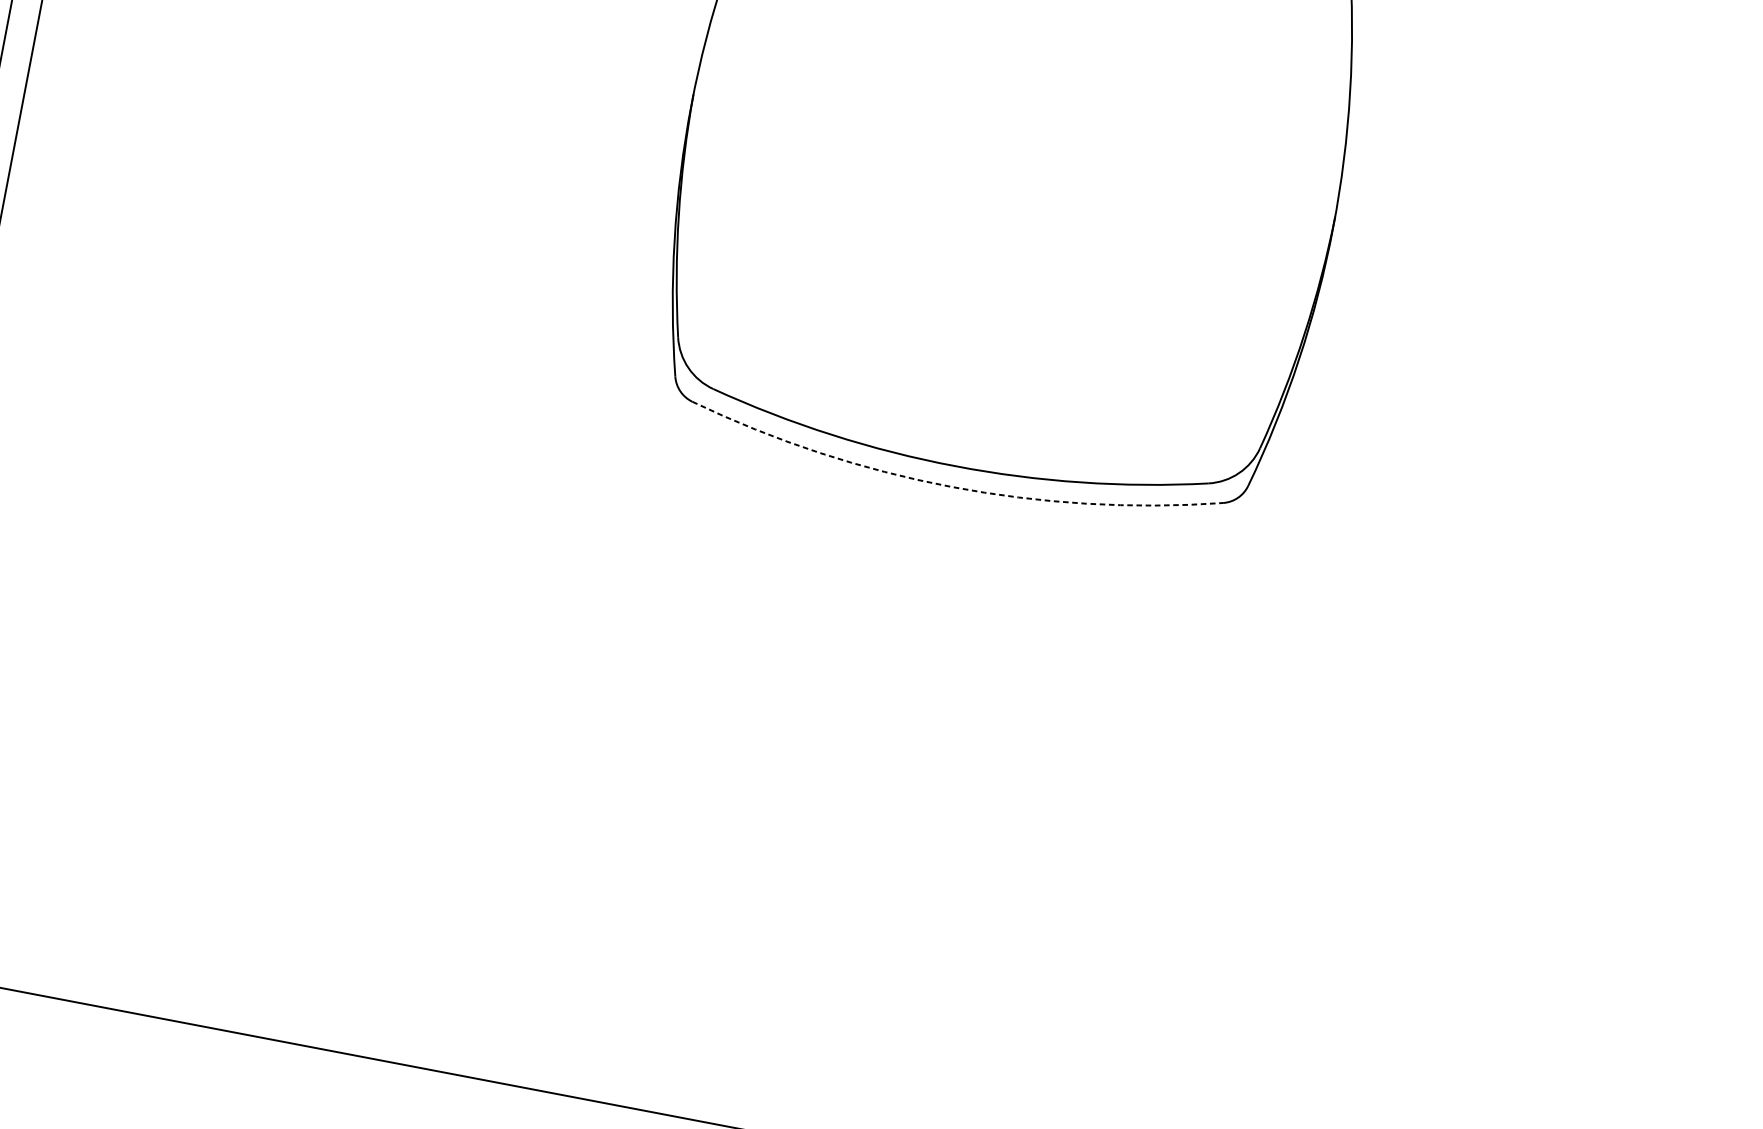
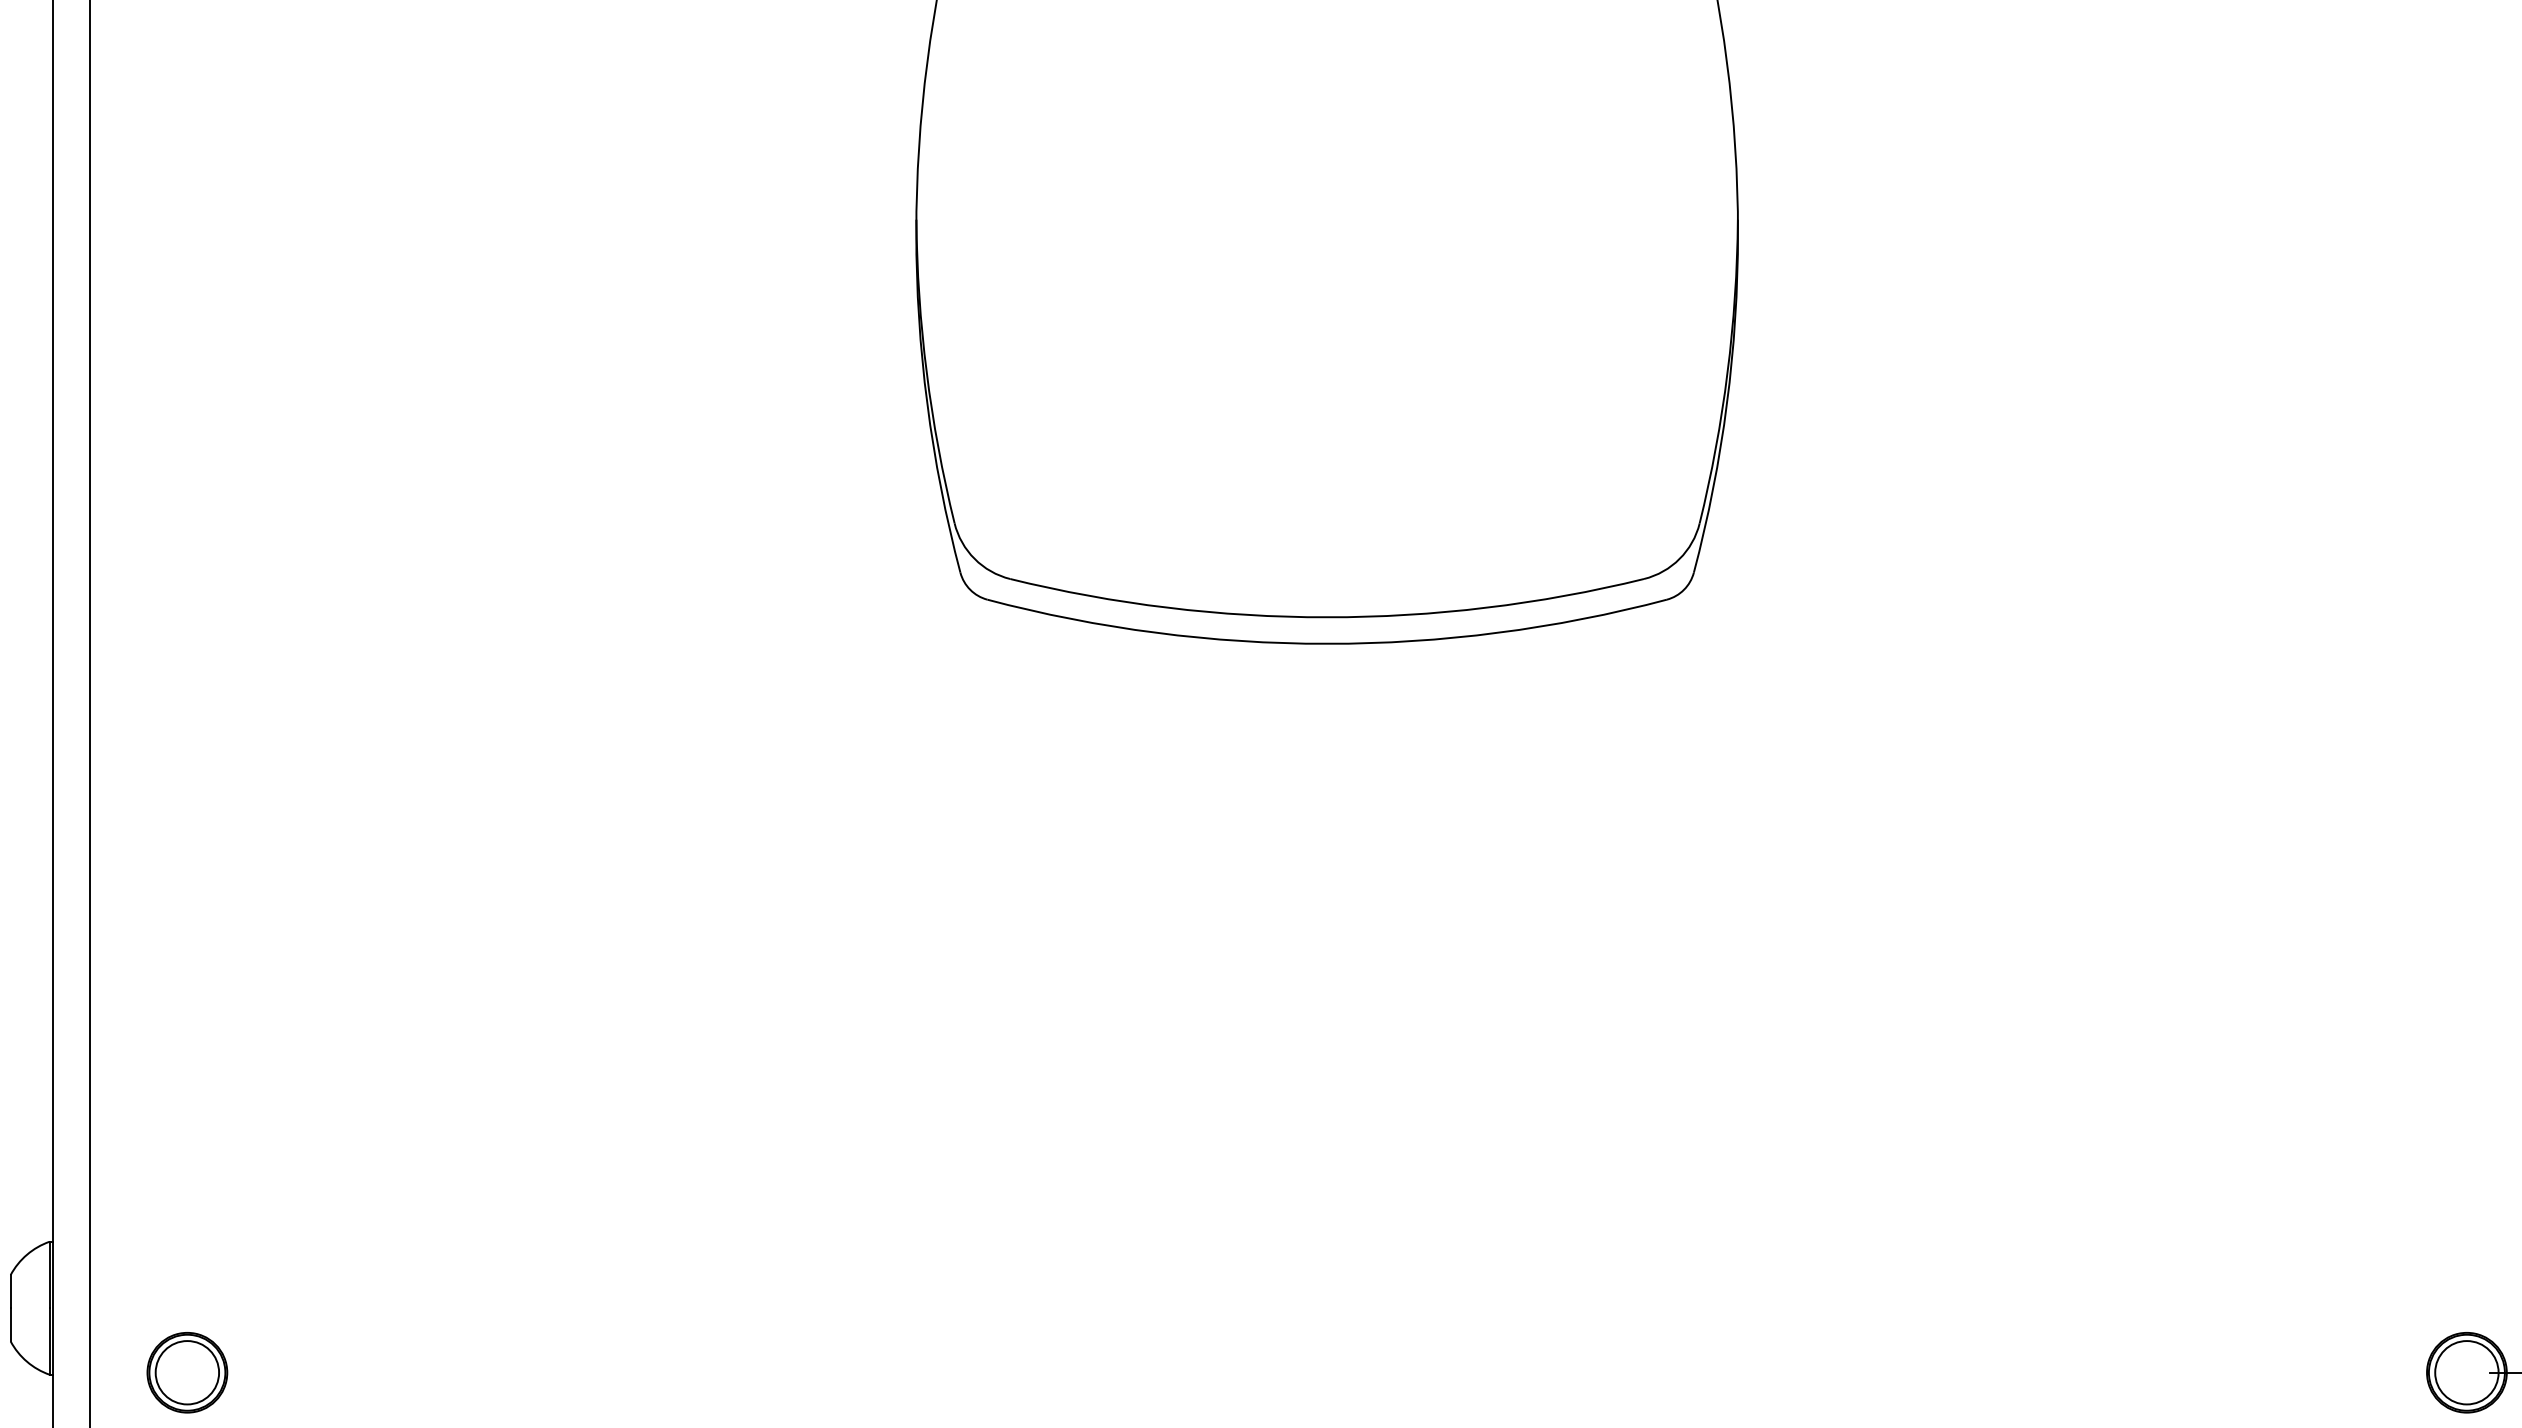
arc: (951, 486) -> (1327, 643), dashed -> solid

